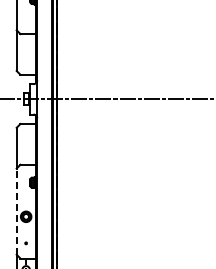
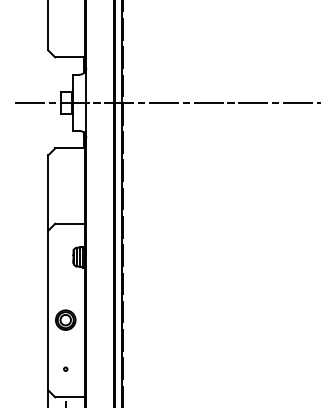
line: (16, 211) -> (47, 310), dashed -> solid

